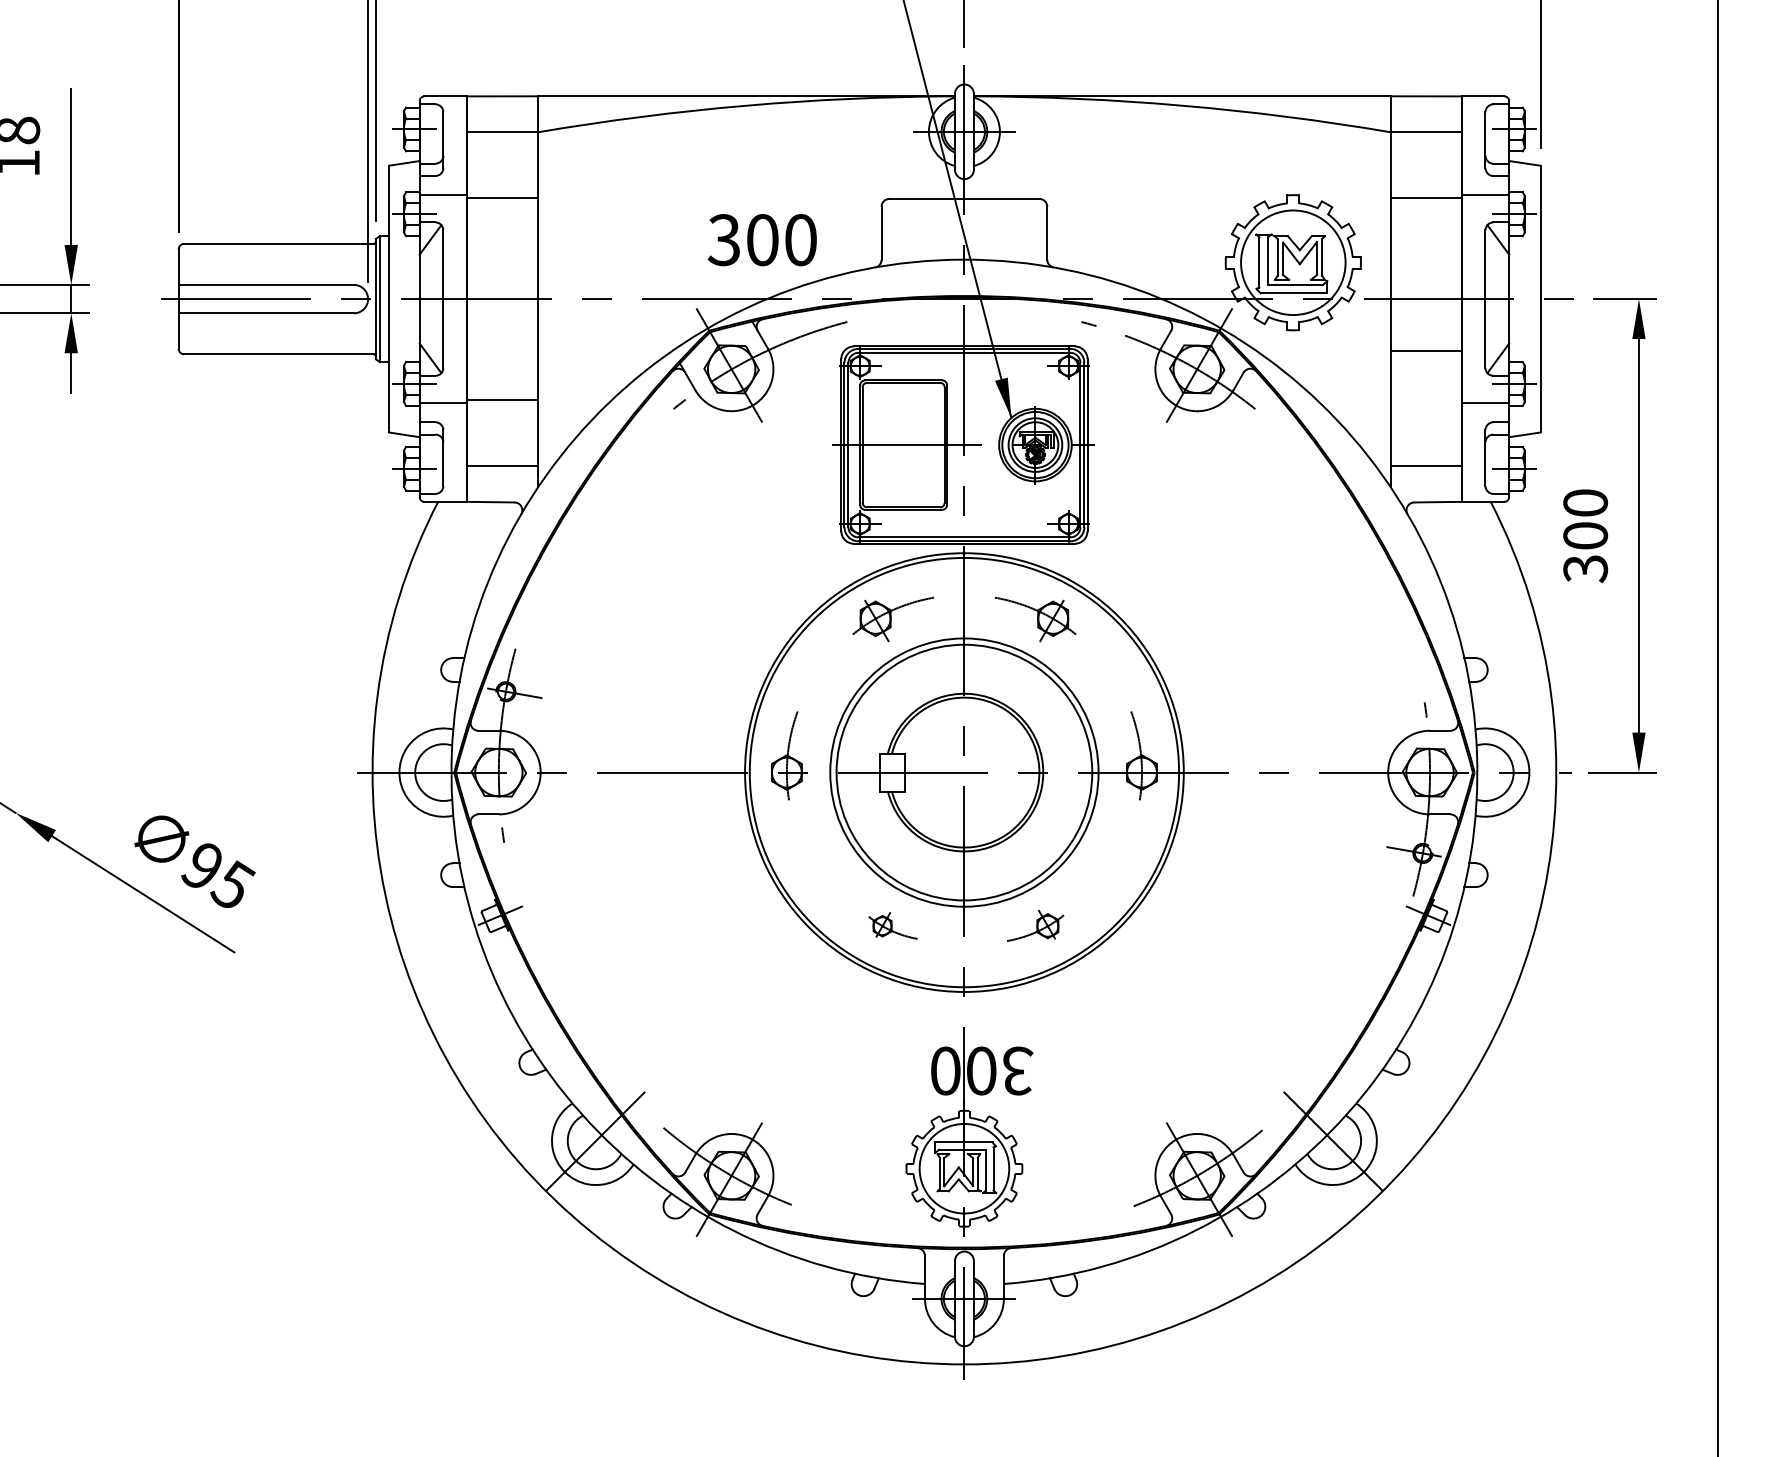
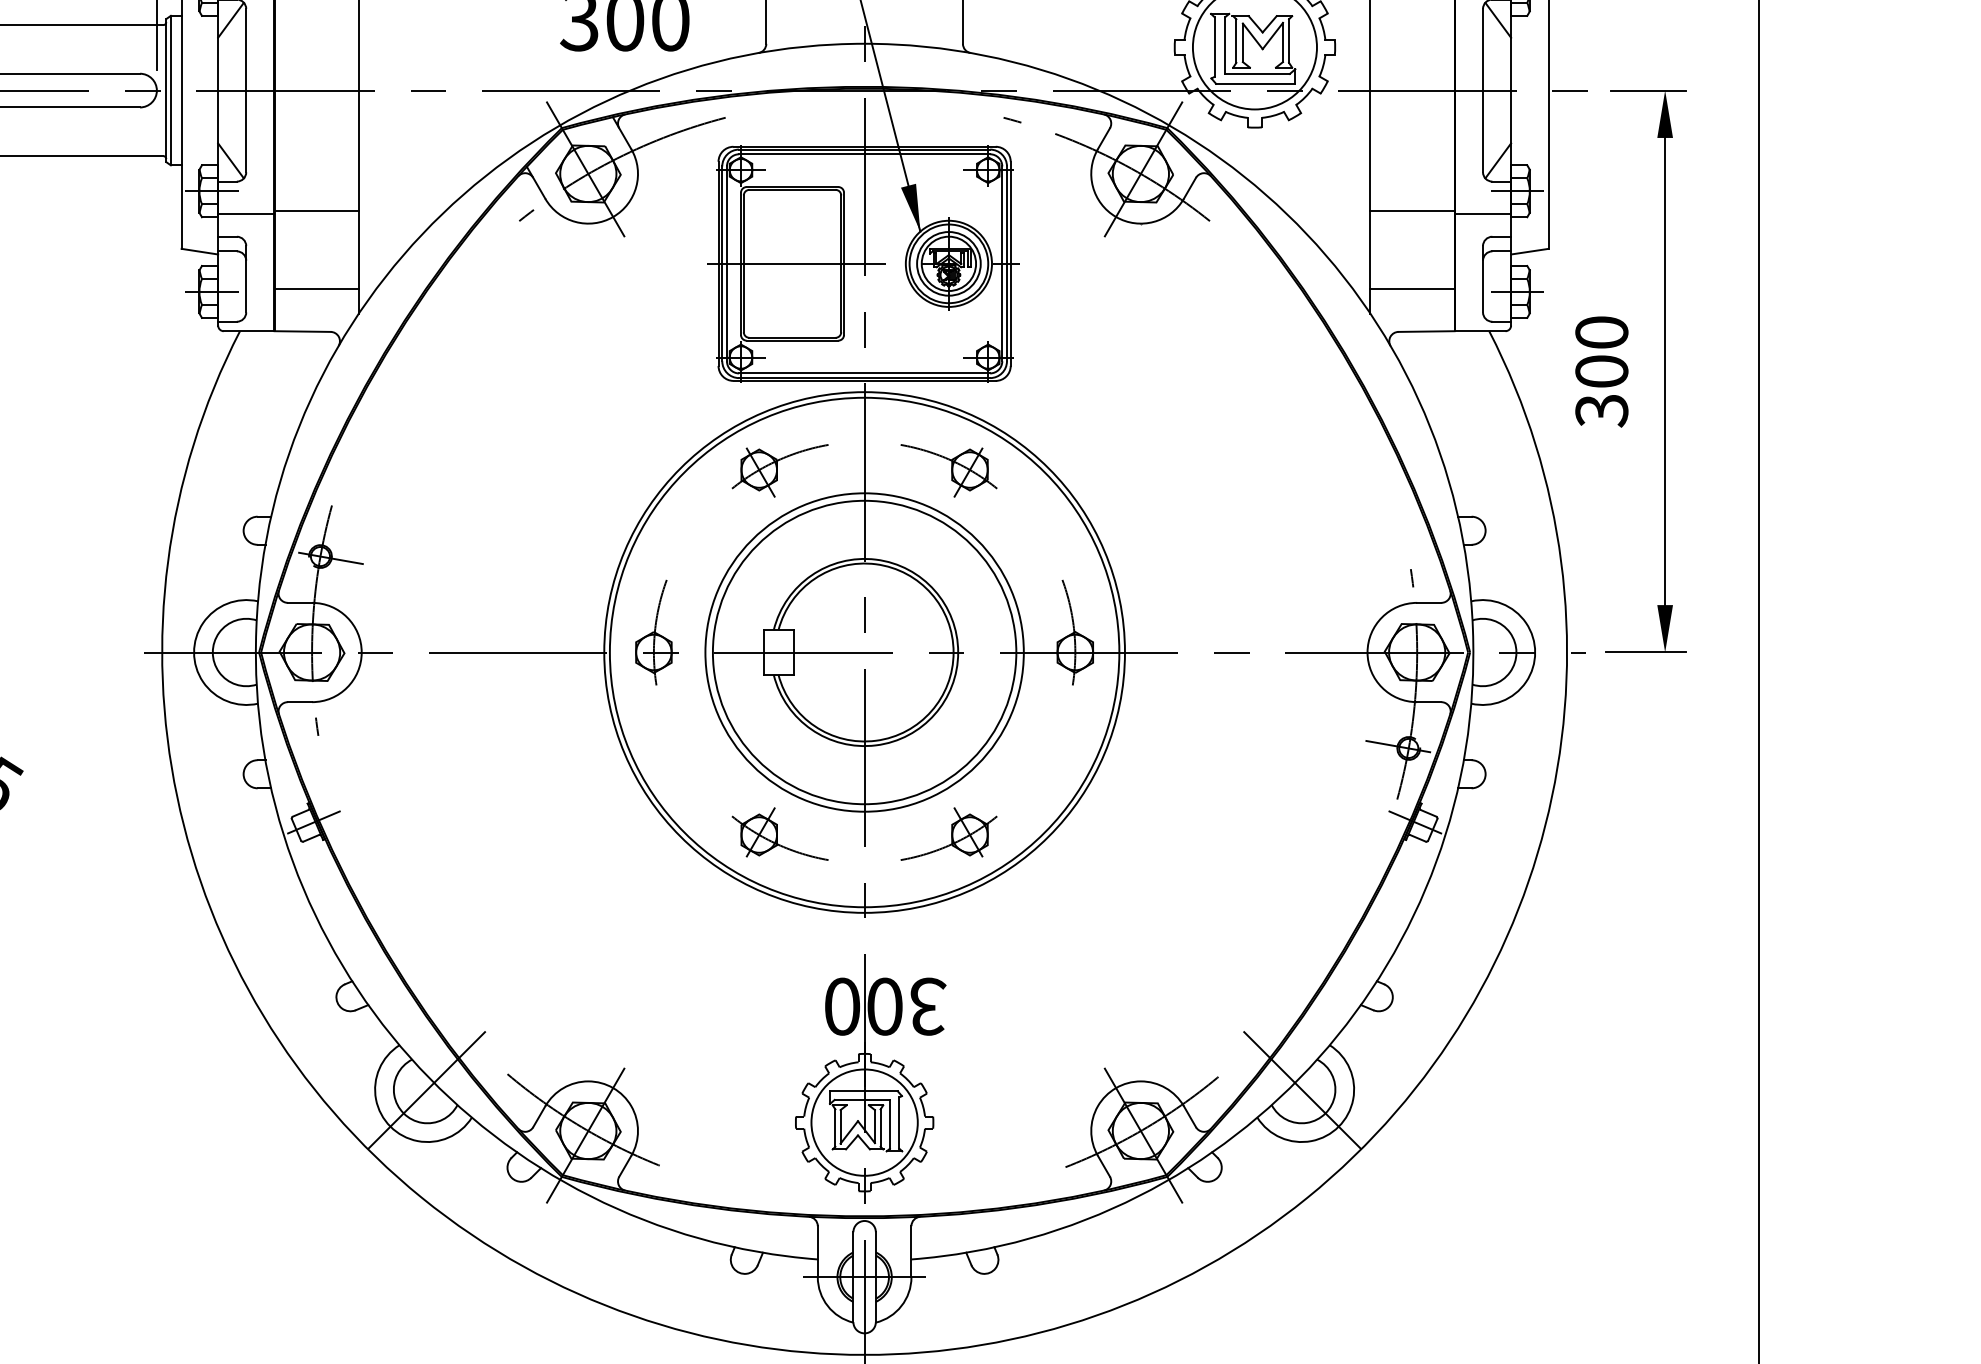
line: (1425, 351) -> (1411, 210), moved
part: (892, 925) -> (779, 833), size x1.67
part: (1035, 925) -> (948, 833), size x1.43

